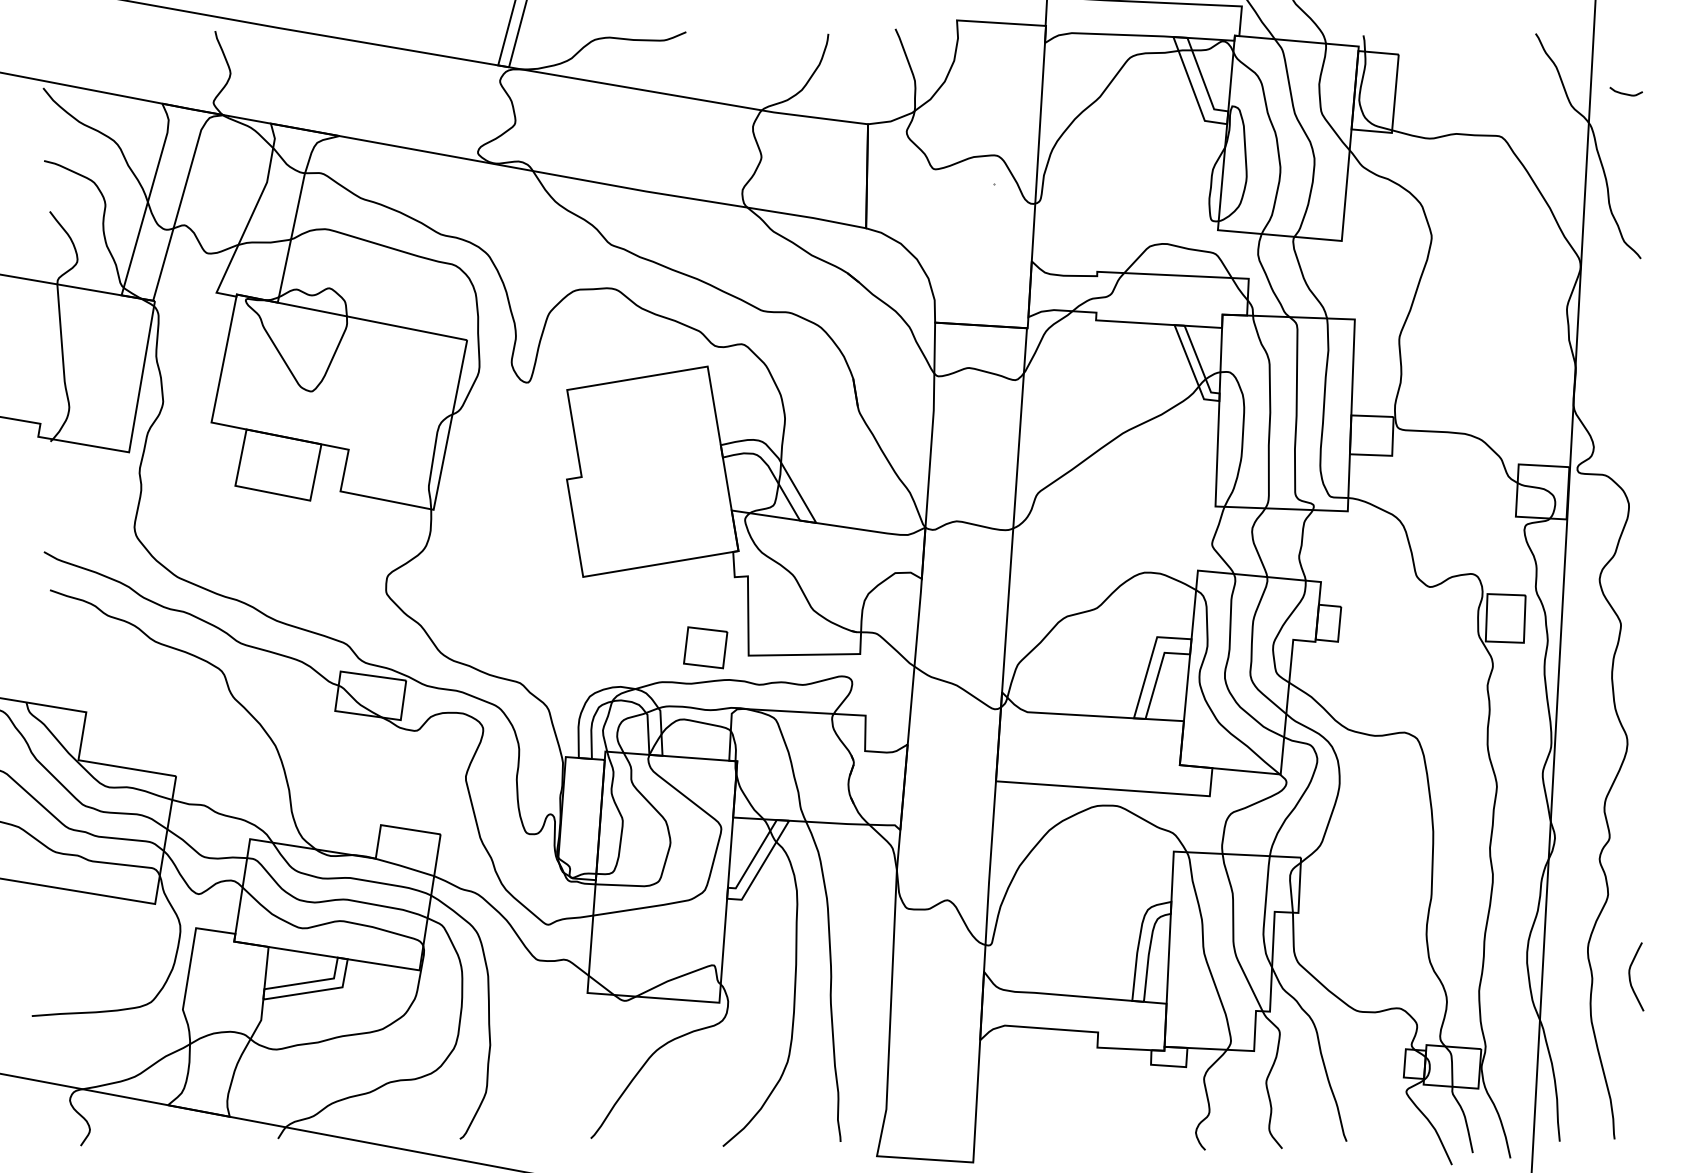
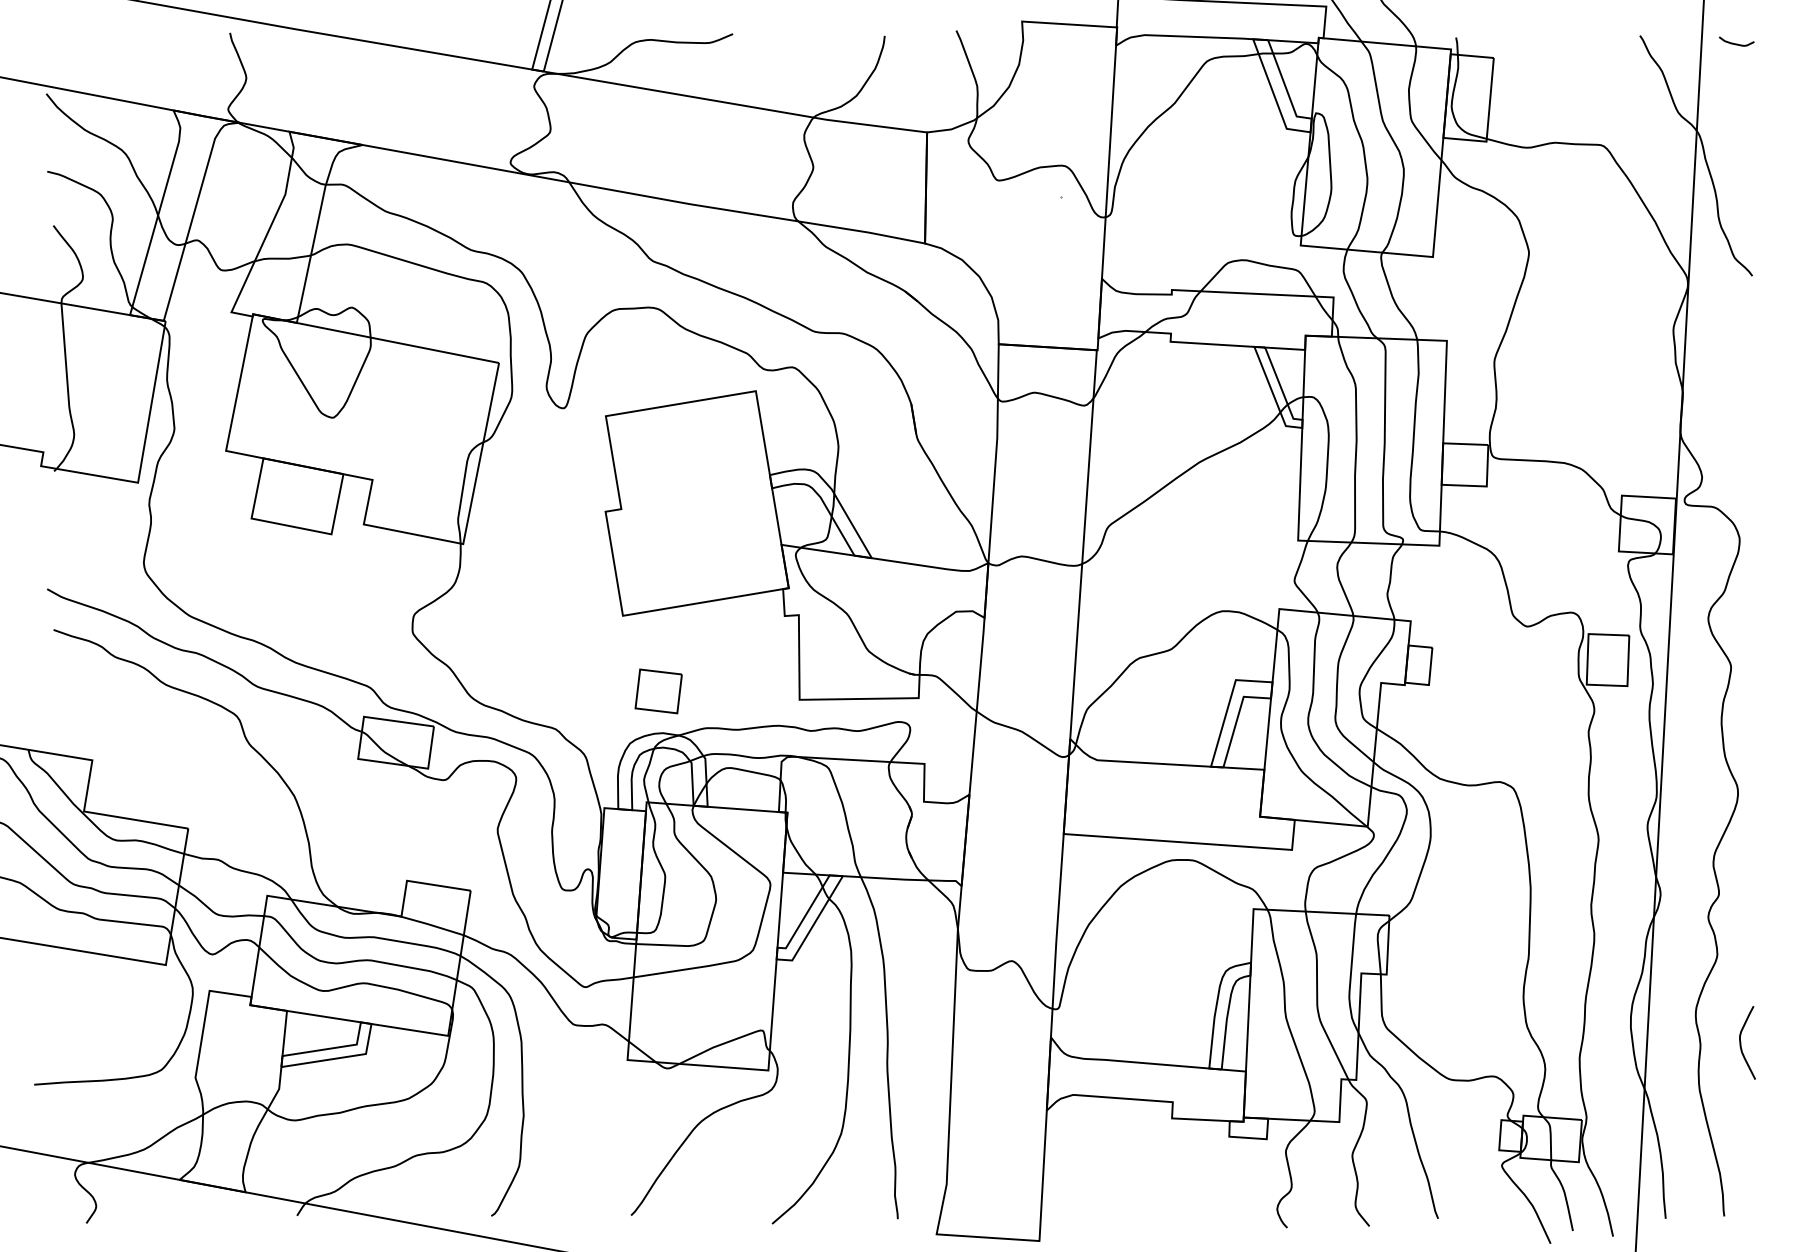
curve: (1626, 93) -> (1736, 43), moved
part: (705, 647) -> (658, 691), moved

